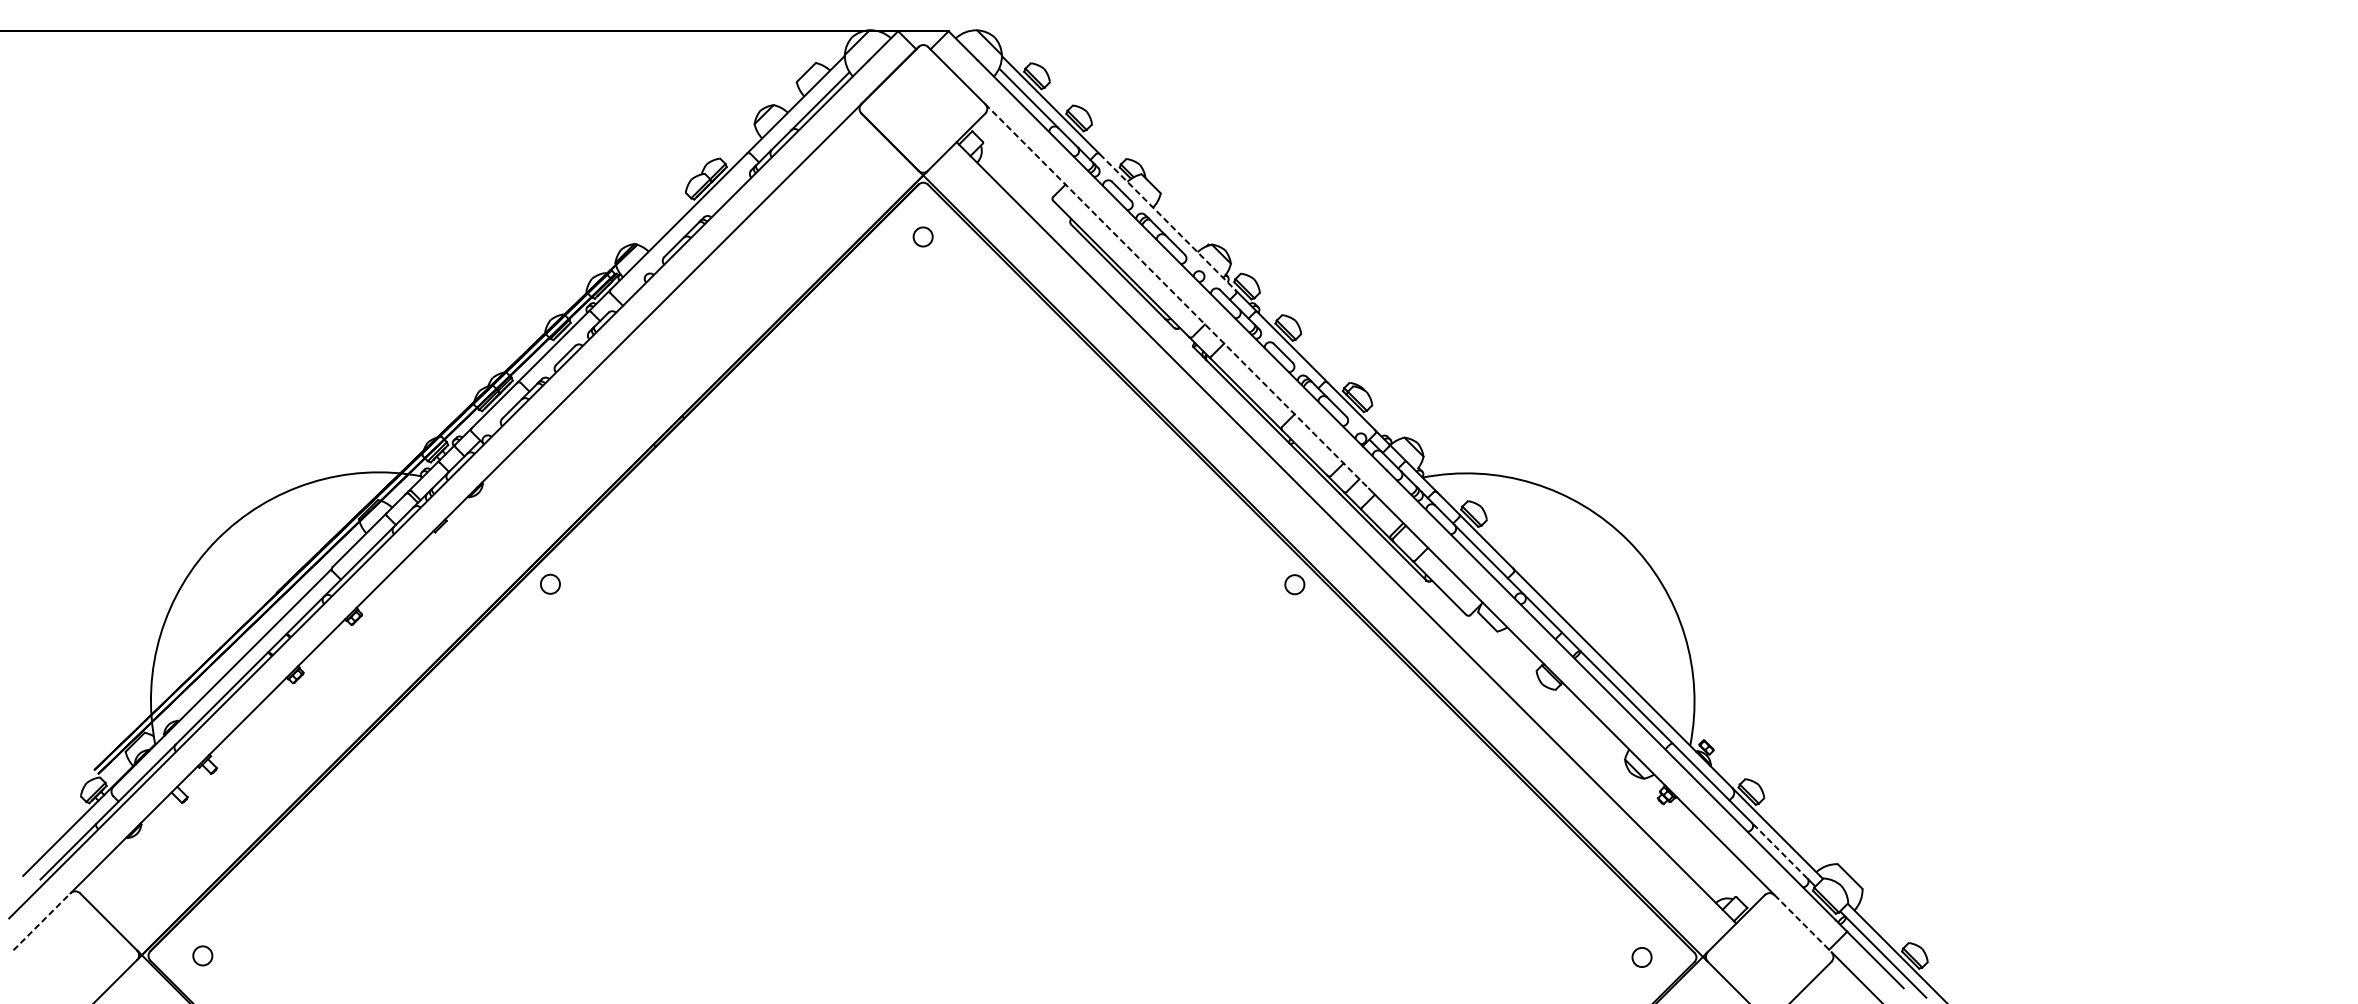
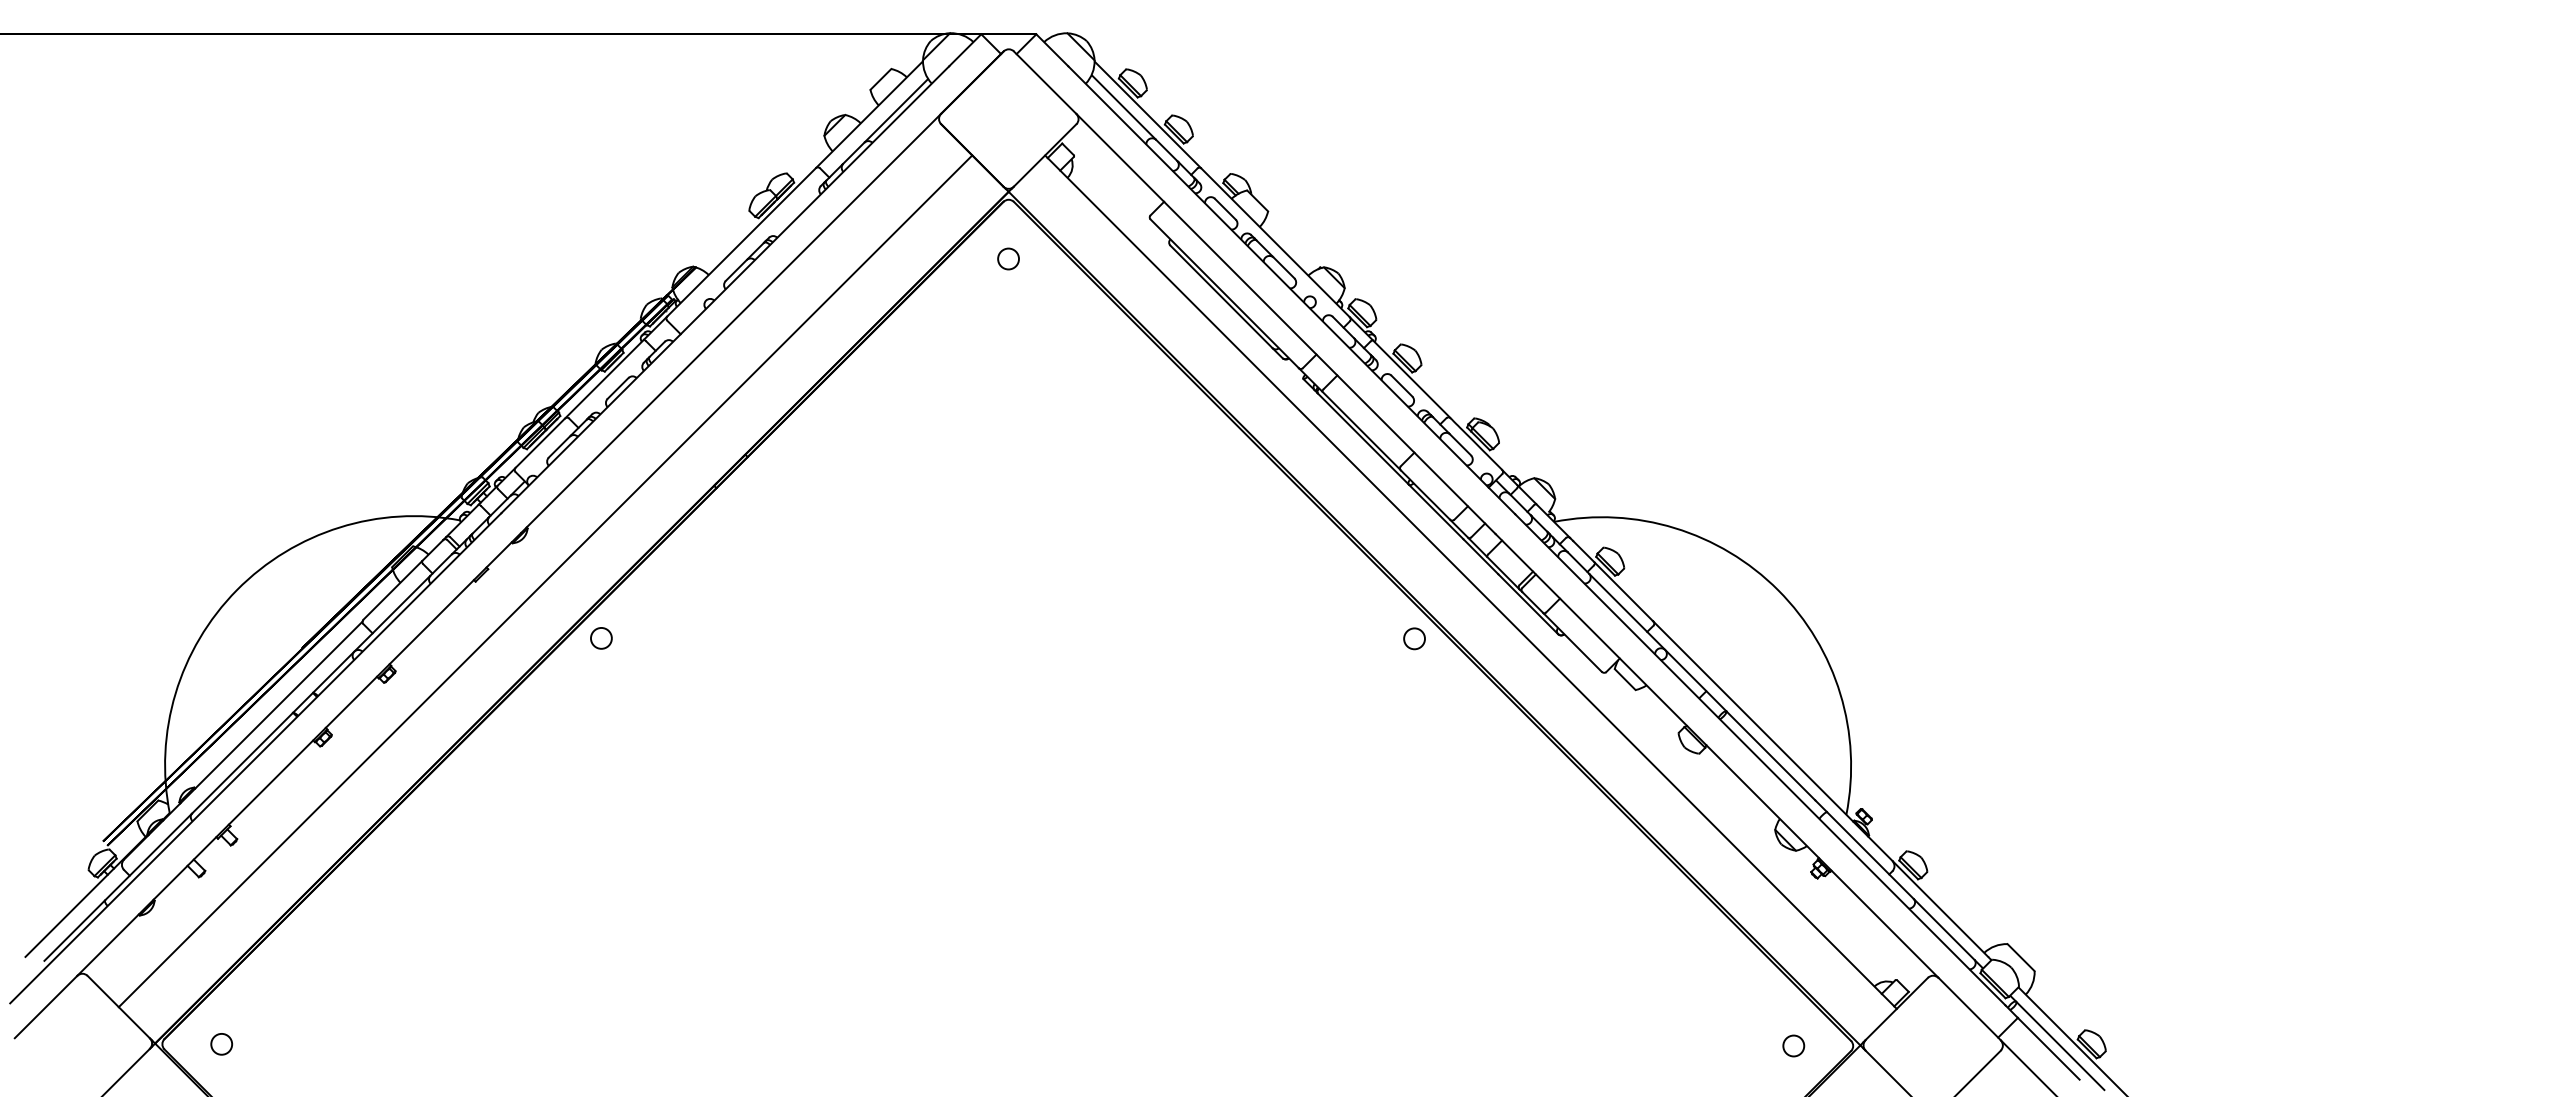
line: (1168, 222) -> (1276, 243), dashed -> solid
line: (1176, 296) -> (1285, 323), dashed -> solid
line: (499, 532) -> (545, 581), added
line: (1780, 850) -> (1944, 929), dashed -> solid
line: (42, 921) -> (46, 1006), dashed -> solid
line: (1803, 924) -> (1970, 1009), dashed -> solid

